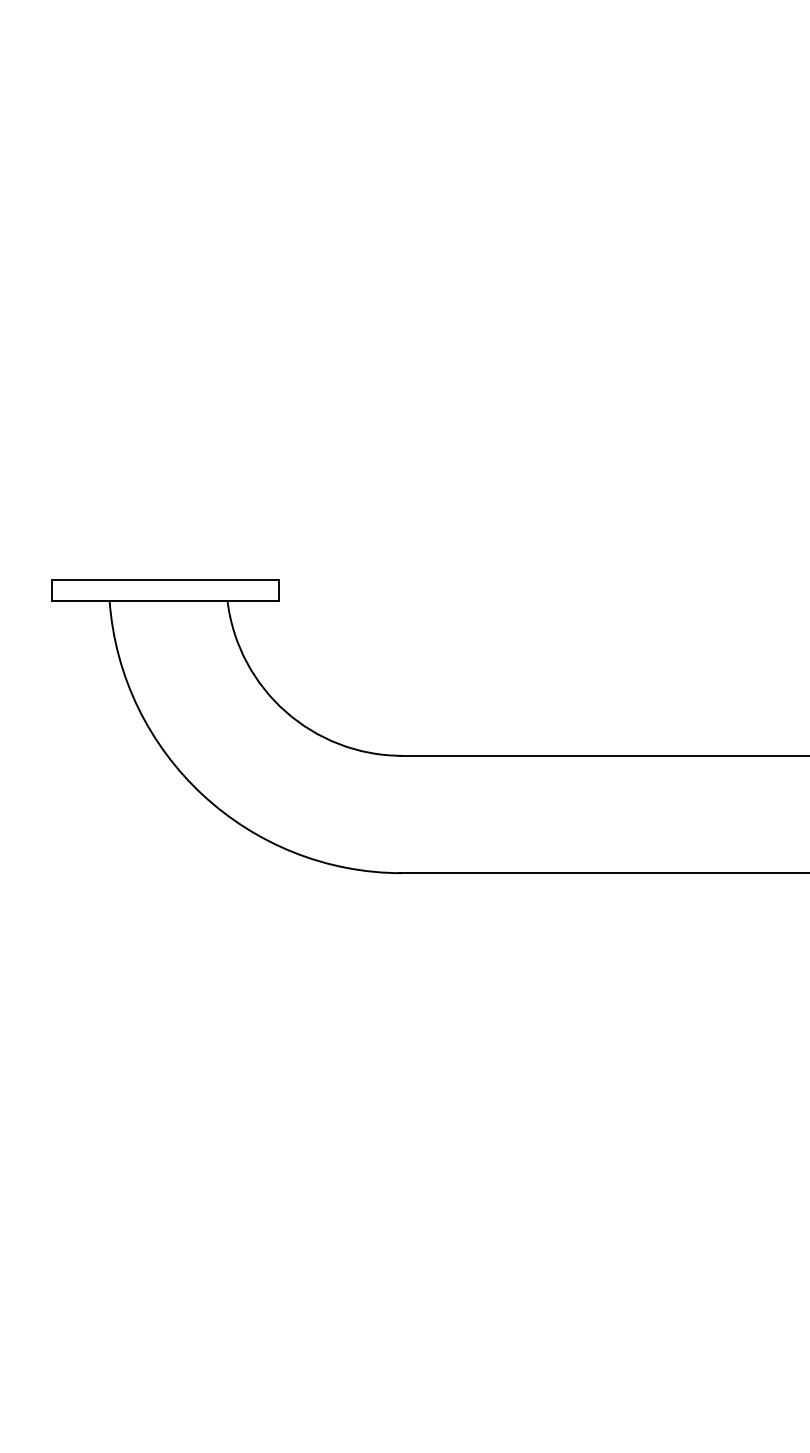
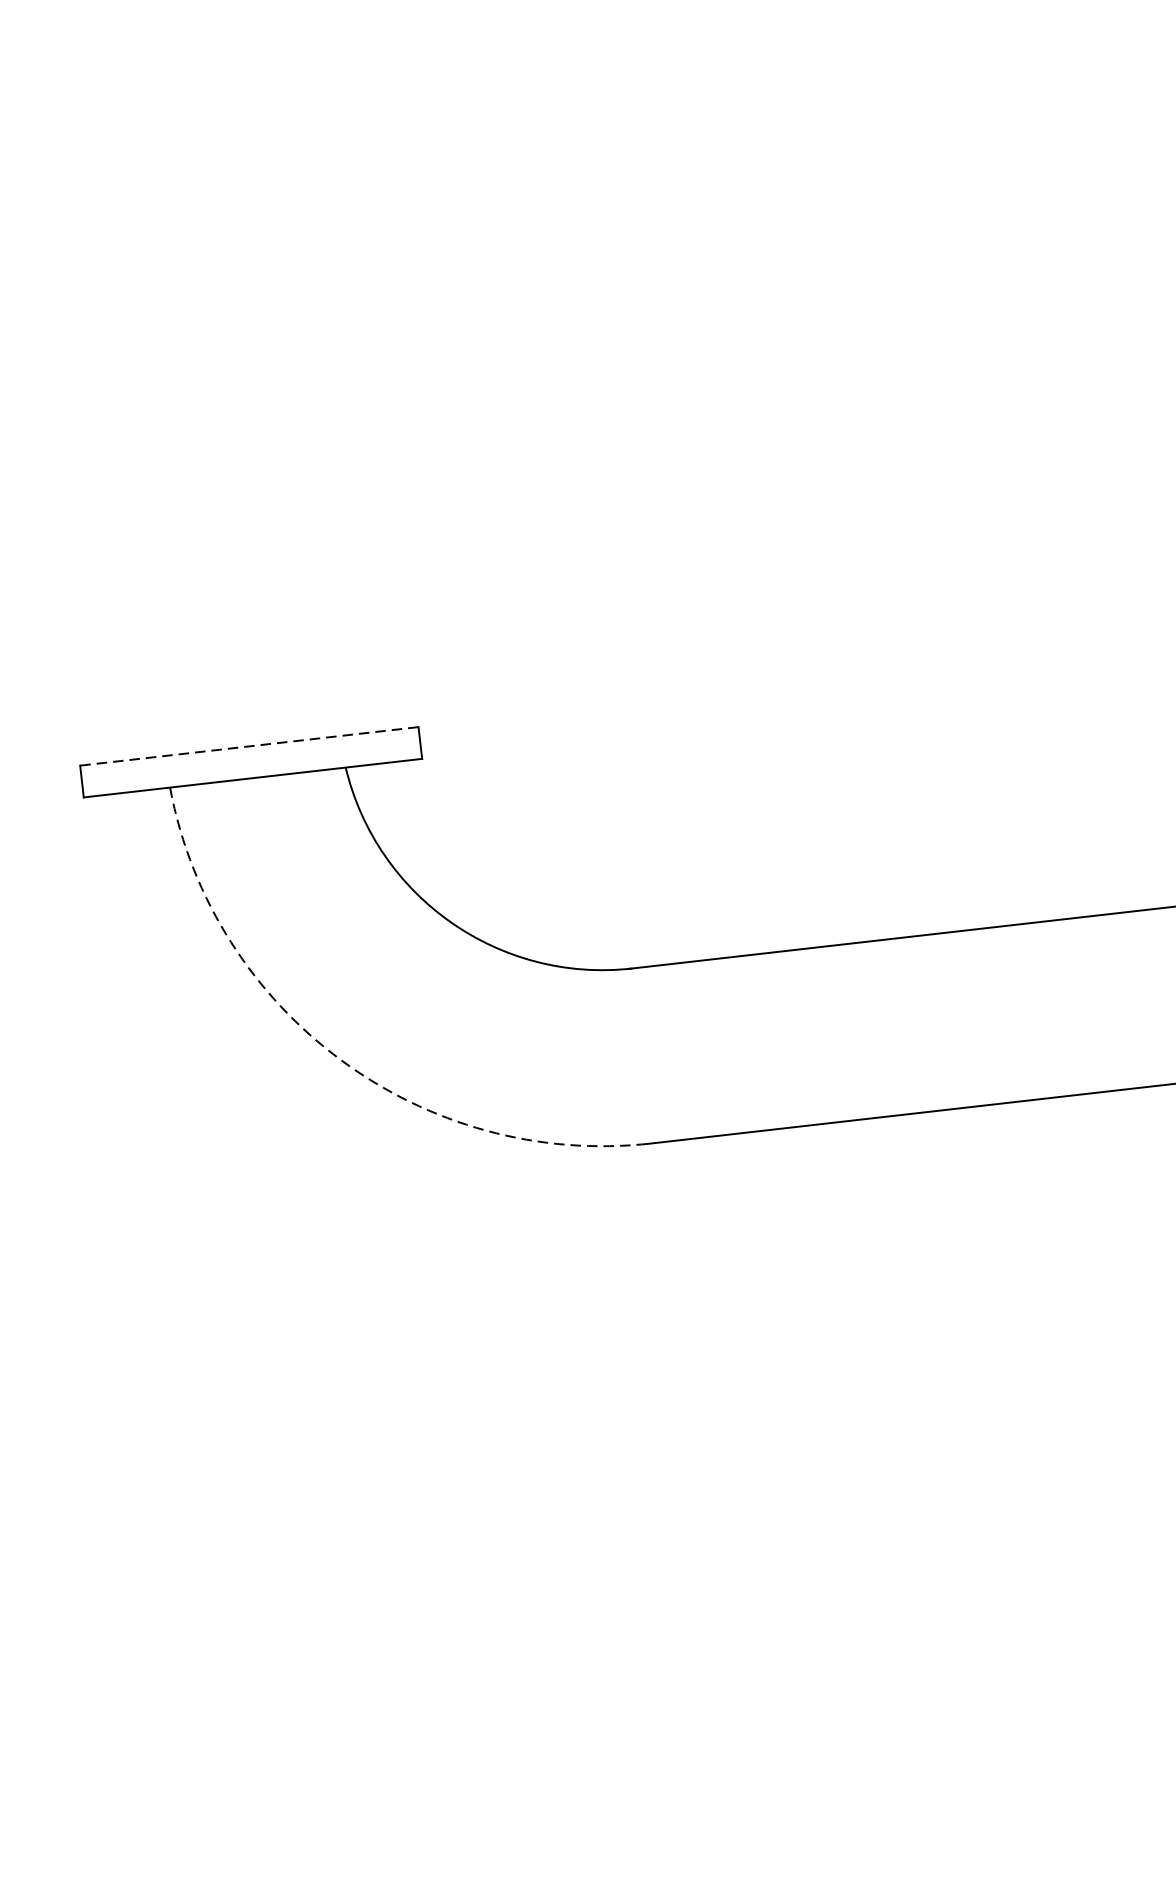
line: (165, 579) -> (249, 745), solid -> dashed
arc: (202, 794) -> (341, 1060), solid -> dashed

